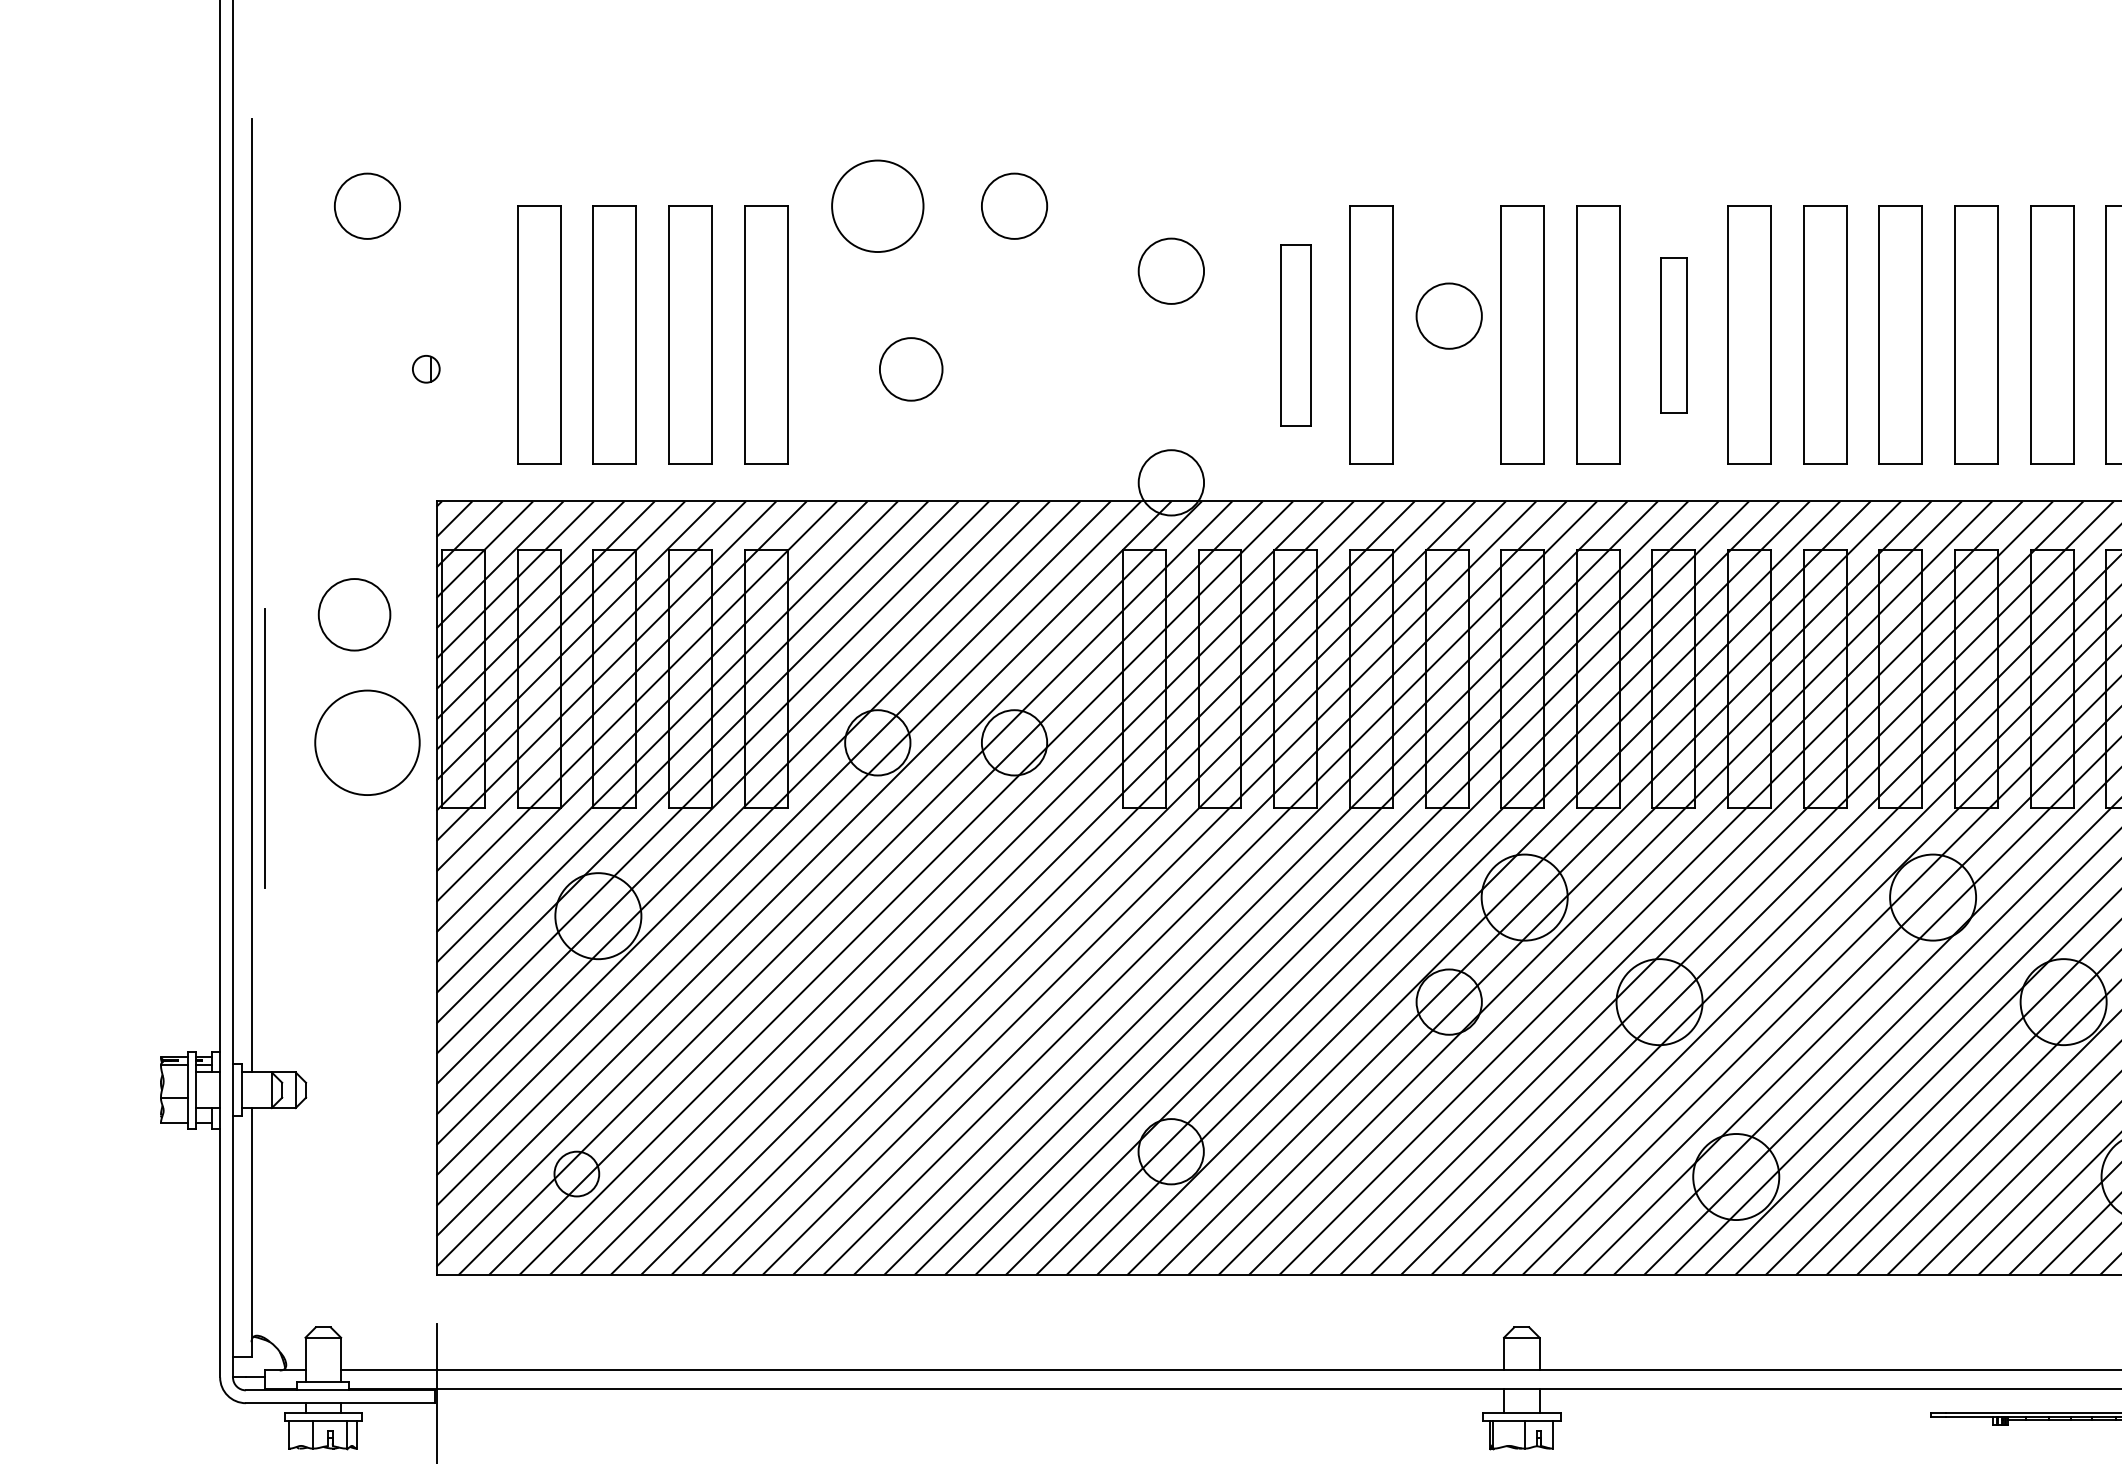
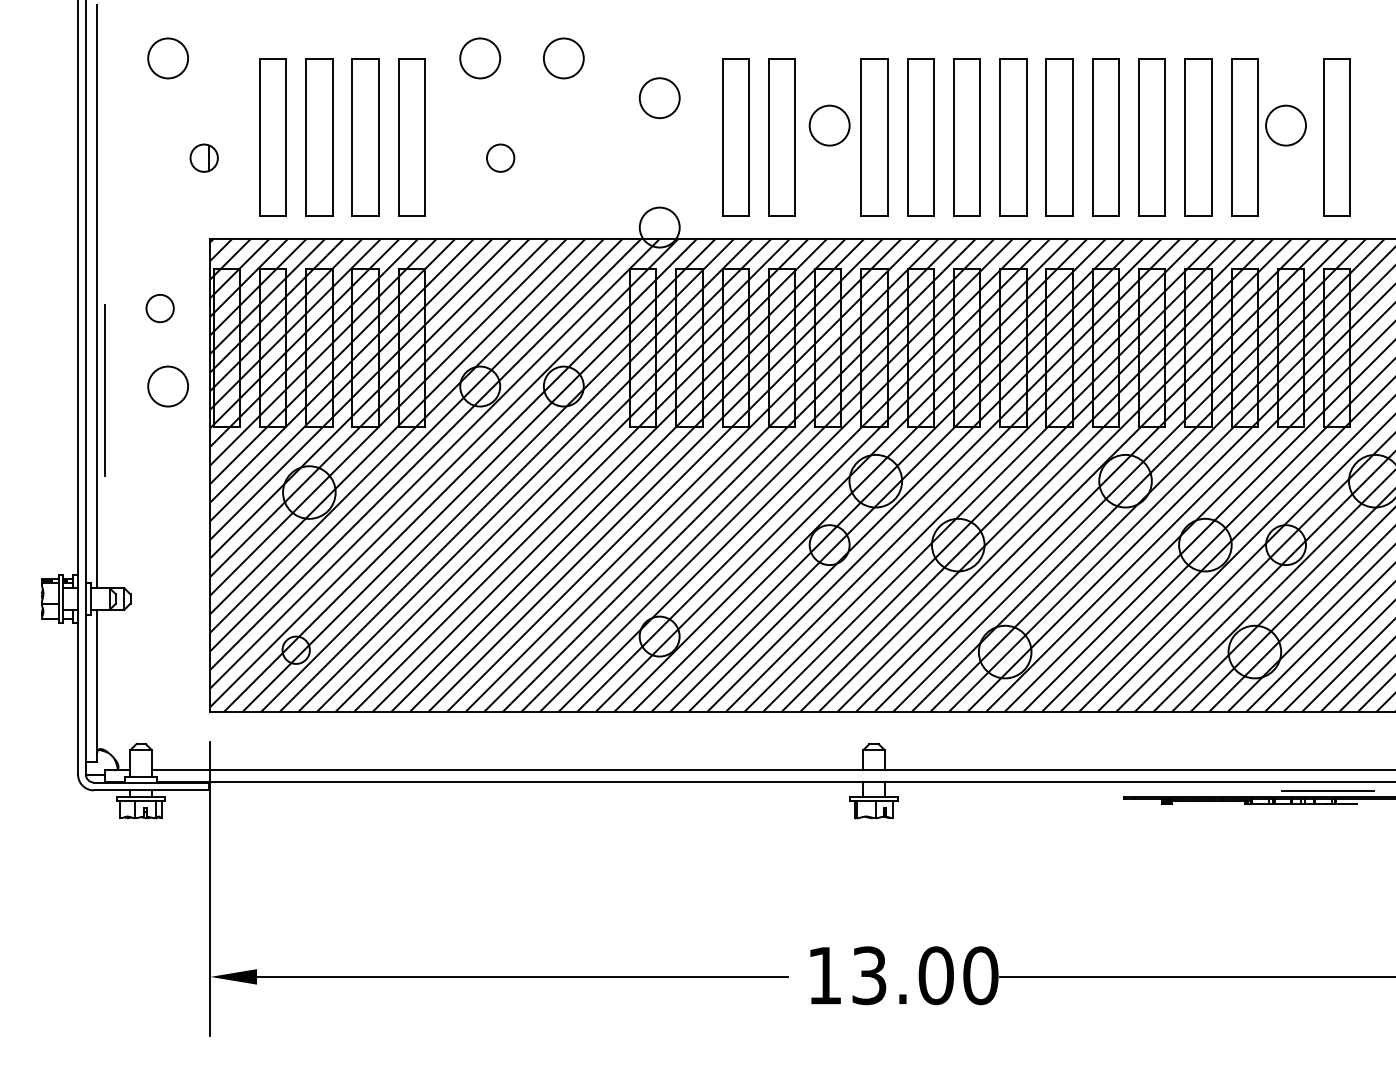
circle: (878, 206) -> (480, 58), size x0.71
part: (1295, 335) -> (735, 137), size x1.43
part: (1672, 335) -> (966, 137), size x1.67
part: (425, 368) -> (203, 157), size x1.67
circle: (910, 368) -> (500, 157), size x0.71
circle: (353, 615) -> (159, 308), size x0.62
circle: (368, 742) -> (168, 386), size x0.62

